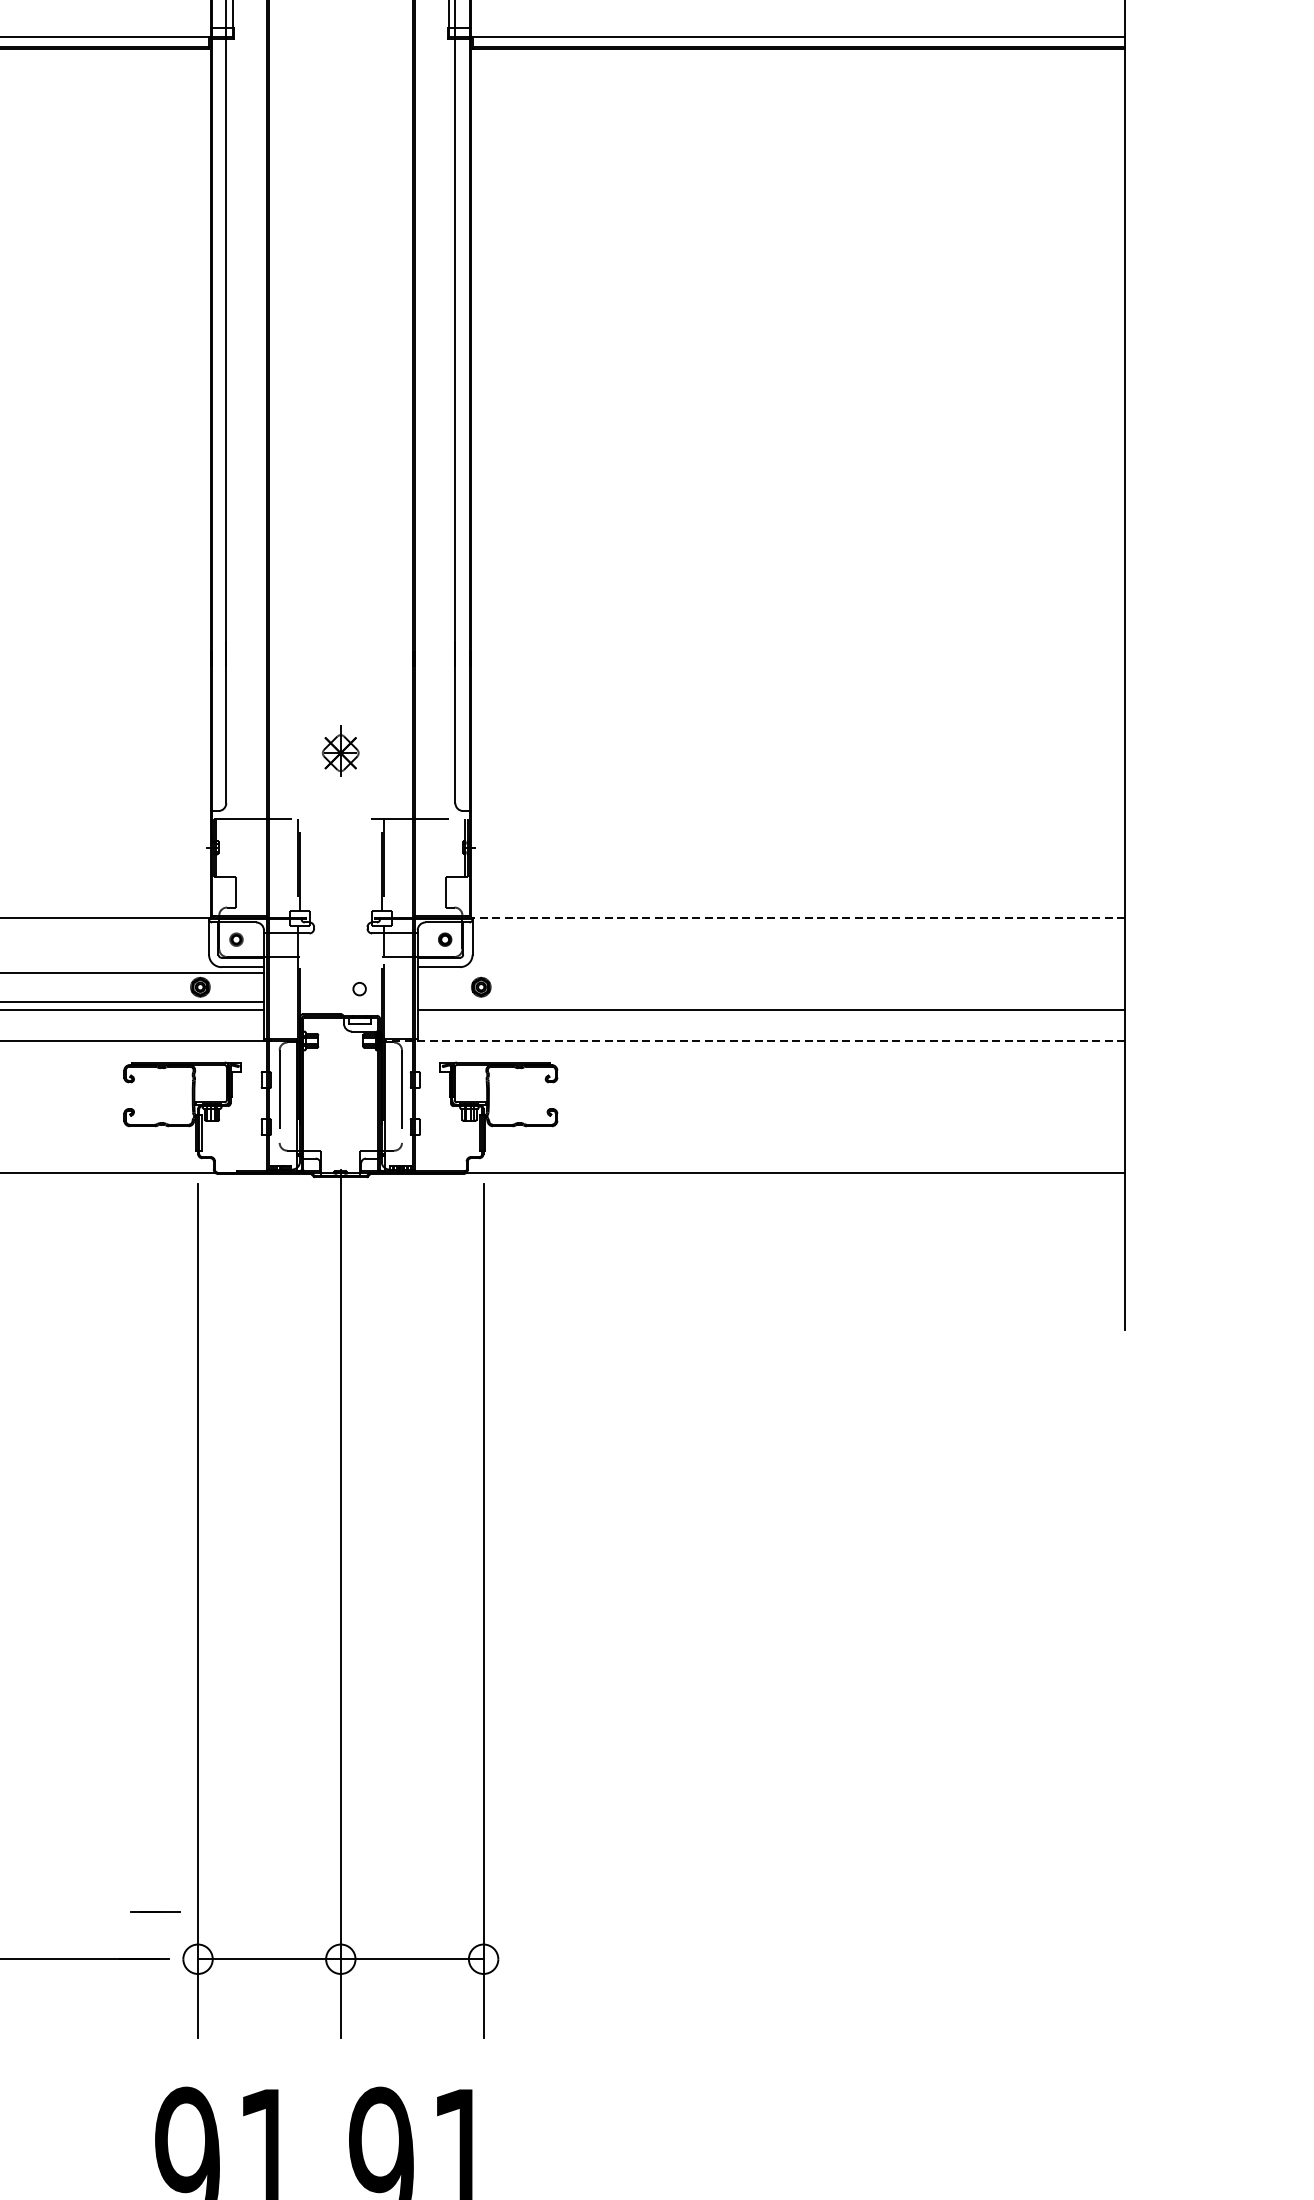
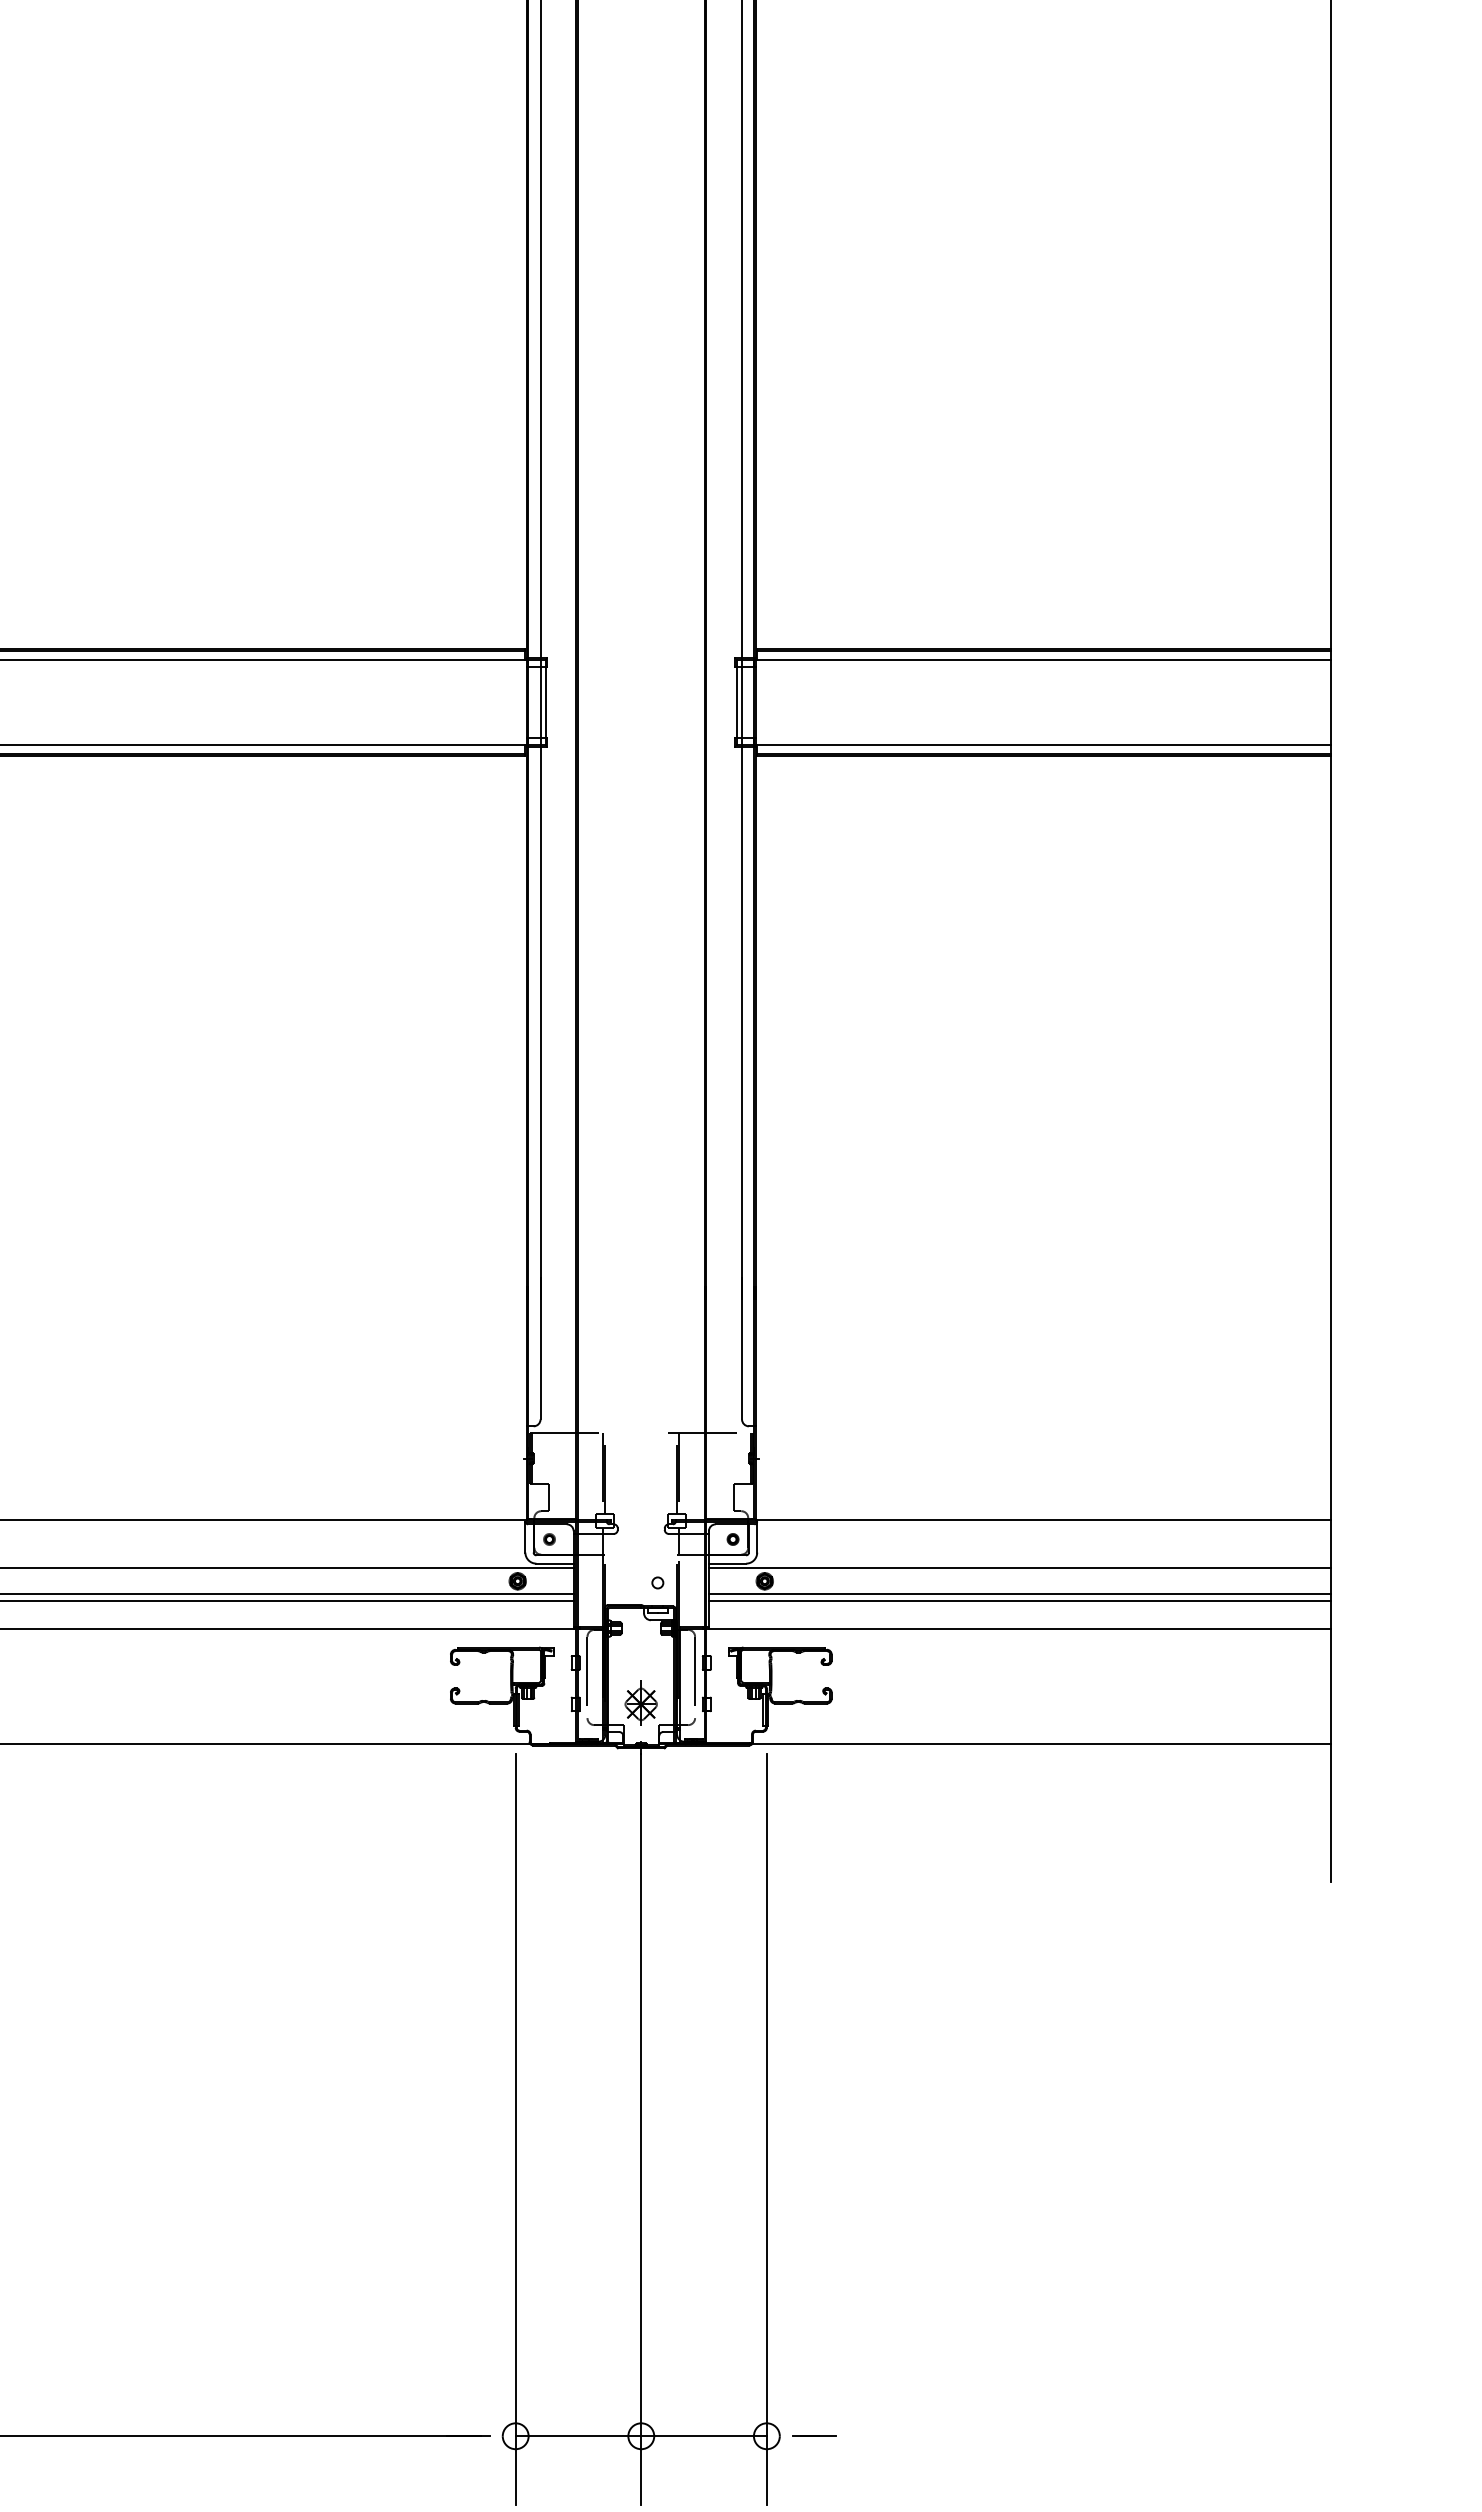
part: (339, 750) -> (640, 1702), moved
line: (798, 918) -> (1043, 1520), dashed -> solid
line: (770, 972) -> (1019, 1568), added
line: (770, 1002) -> (1019, 1594), added
line: (754, 1040) -> (1005, 1628), dashed -> solid
line: (155, 1910) -> (814, 2435), moved

